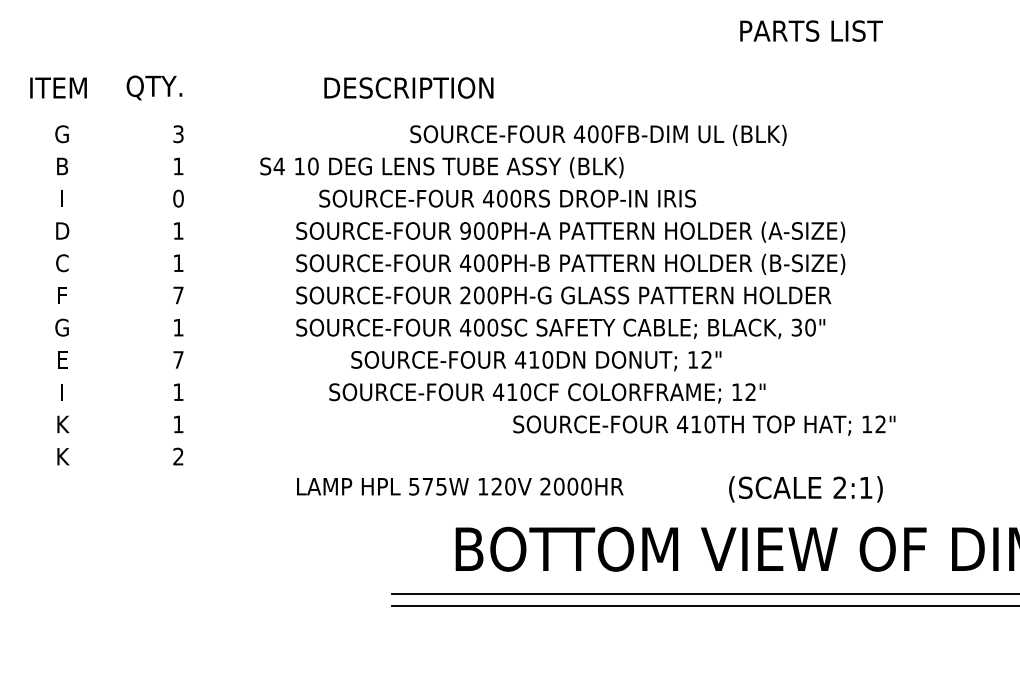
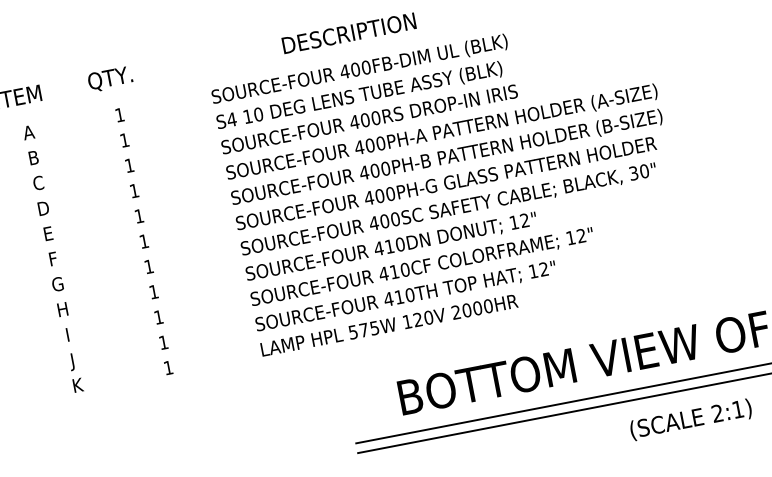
text: (154, 87) -> (110, 78), moved
text: (408, 87) -> (348, 33), moved
text: (62, 134) -> (28, 132), G -> A
text: (178, 134) -> (119, 115), 3 -> 1
text: (598, 134) -> (359, 69), moved
text: (441, 167) -> (359, 96), moved
text: (62, 198) -> (38, 182), I -> C
text: (178, 198) -> (129, 165), 0 -> 1
text: (507, 198) -> (369, 119), moved
text: (465, 230) -> (359, 147), 900PH-A -> 400PH-A
text: (62, 263) -> (48, 233), C -> E
text: (178, 295) -> (144, 241), 7 -> 1
text: (465, 295) -> (369, 198), 200PH-G -> 400PH-G
text: (61, 359) -> (62, 309), E -> H
text: (178, 359) -> (153, 291), 7 -> 1
text: (536, 361) -> (391, 247), moved
text: (547, 393) -> (422, 267), moved
text: (704, 425) -> (406, 296), moved
text: (63, 426) -> (73, 361), K -> J
text: (178, 456) -> (168, 367), 2 -> 1
text: (460, 486) -> (389, 325), moved
text: (805, 489) -> (690, 420), moved

